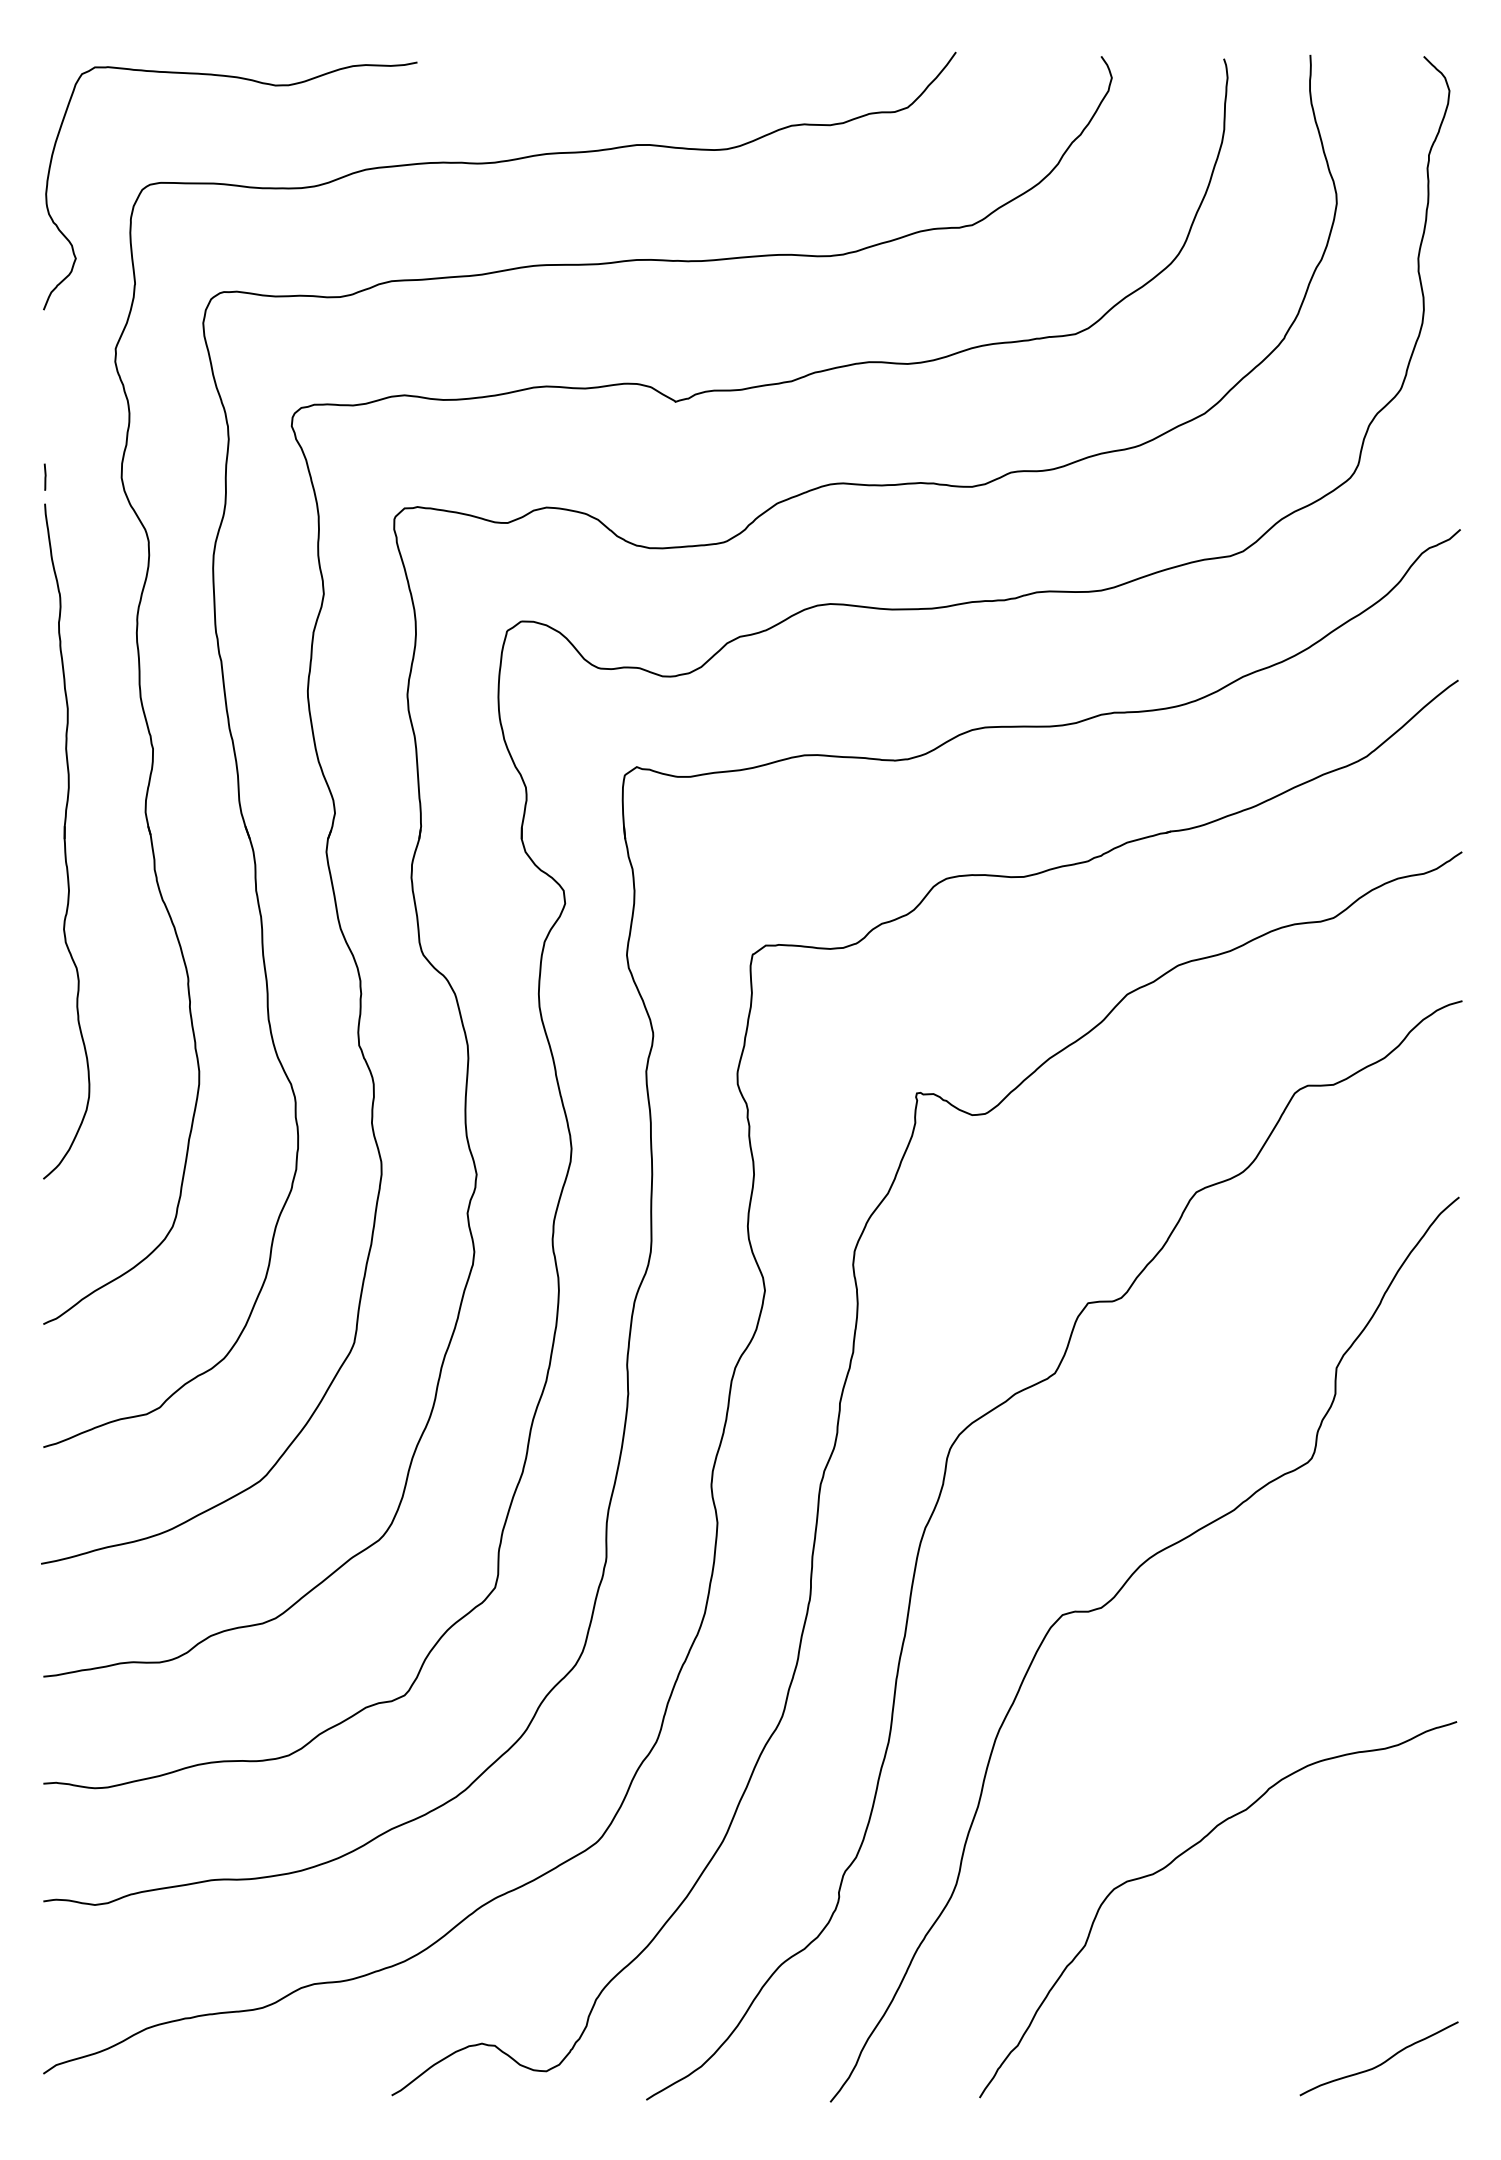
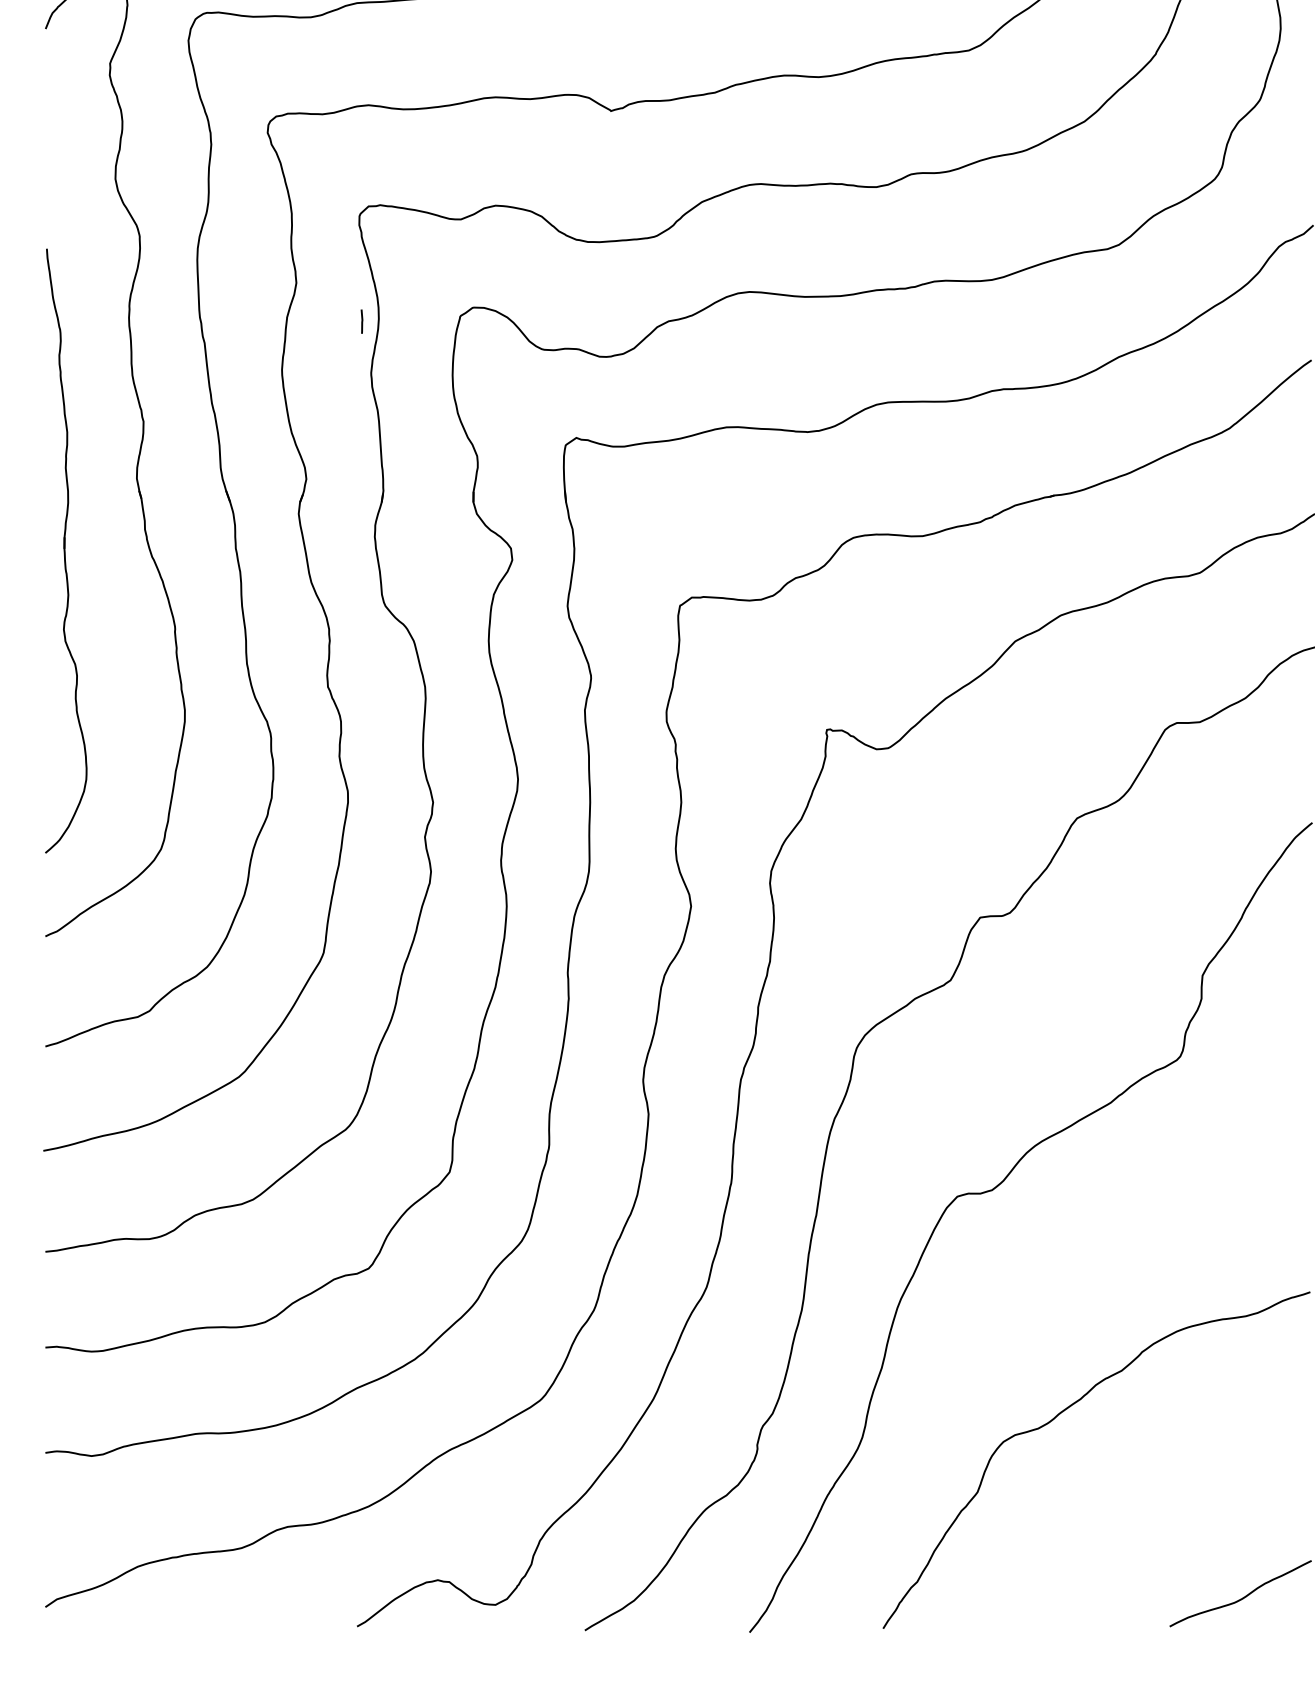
line: (44, 476) -> (361, 321), moved
part: (66, 841) -> (66, 550), moved

